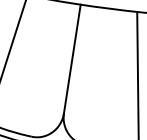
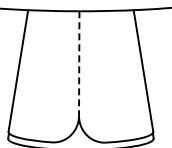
line: (72, 60) -> (79, 64), solid -> dashed

